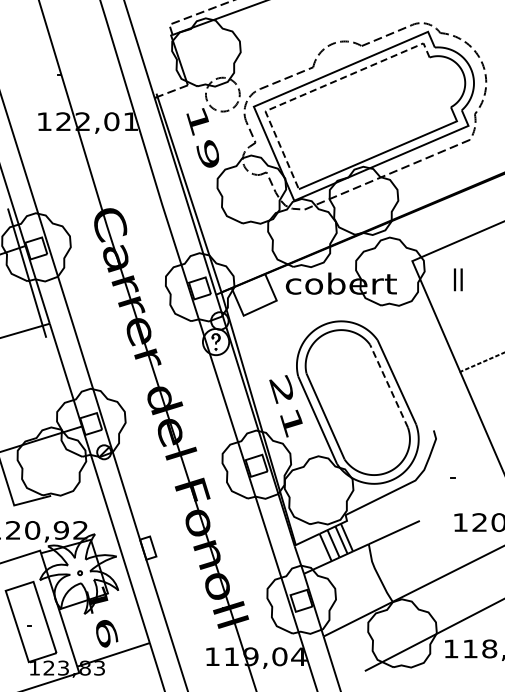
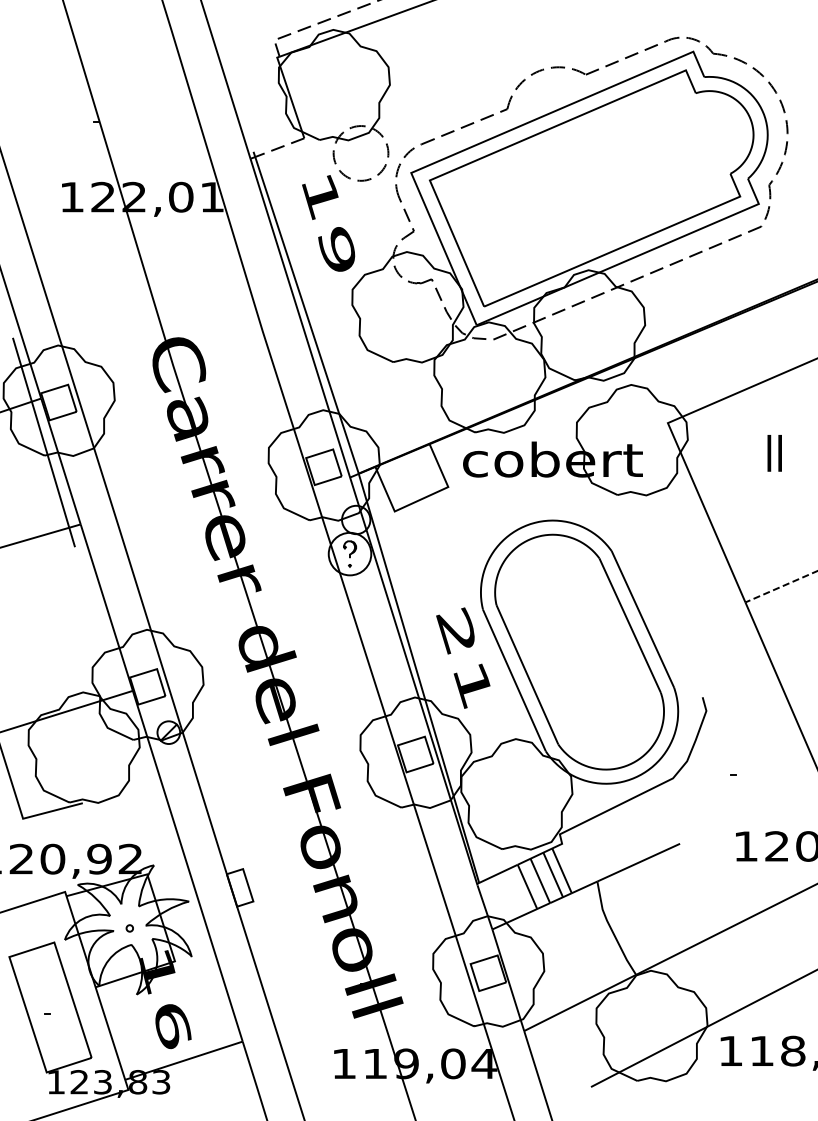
line: (312, 90) -> (506, 146), dashed -> solid
text: (457, 279) -> (773, 452), moved
line: (389, 386) -> (630, 626), dashed -> solid

